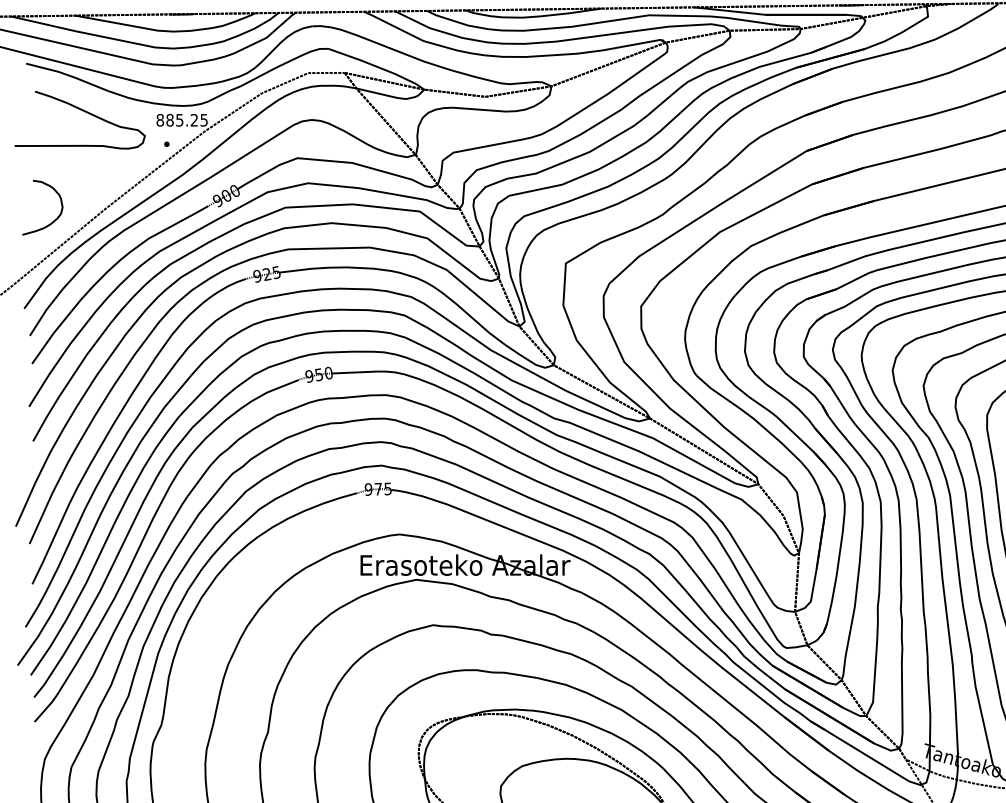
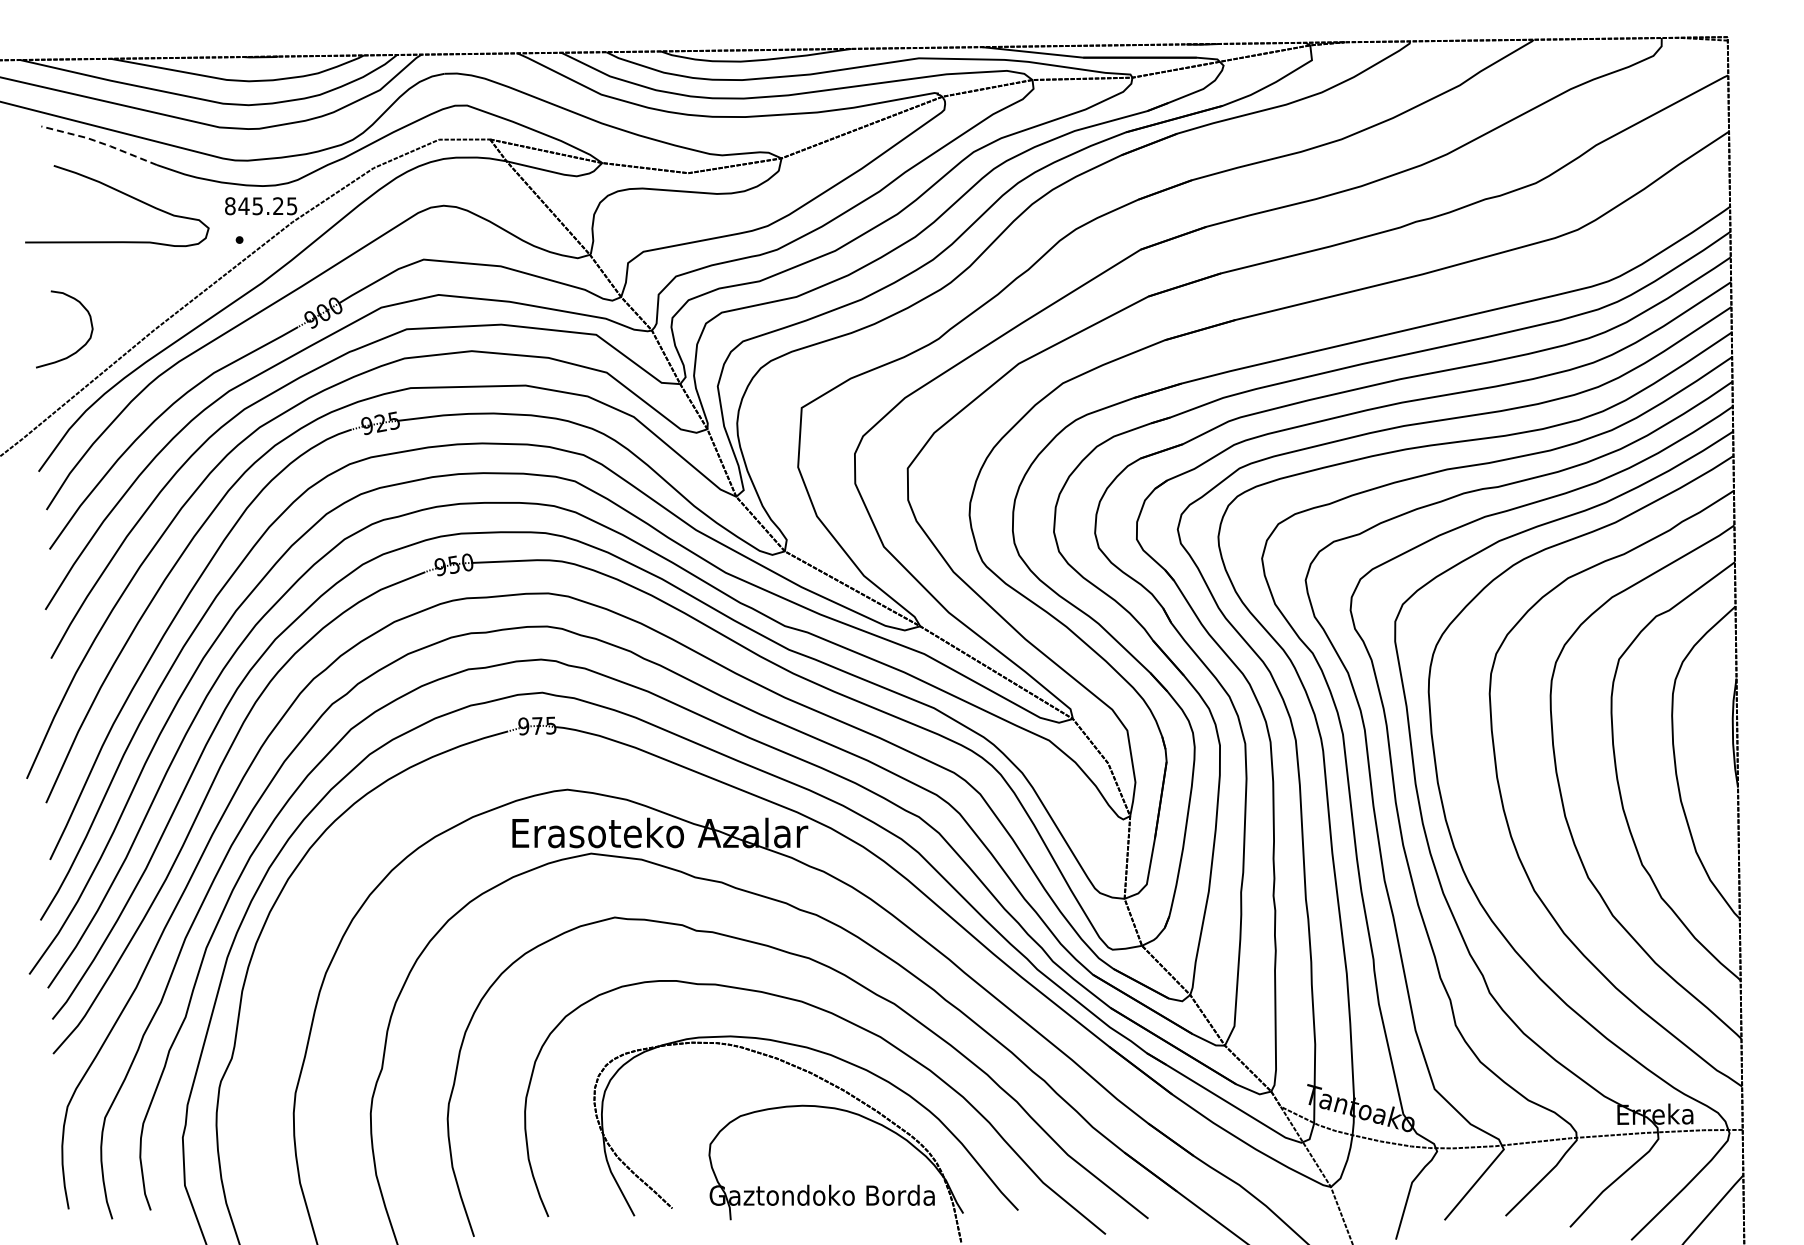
line: (67, 75) -> (99, 142), solid -> dashed
text: (169, 120) -> (243, 206), 885.25 -> 845.25

